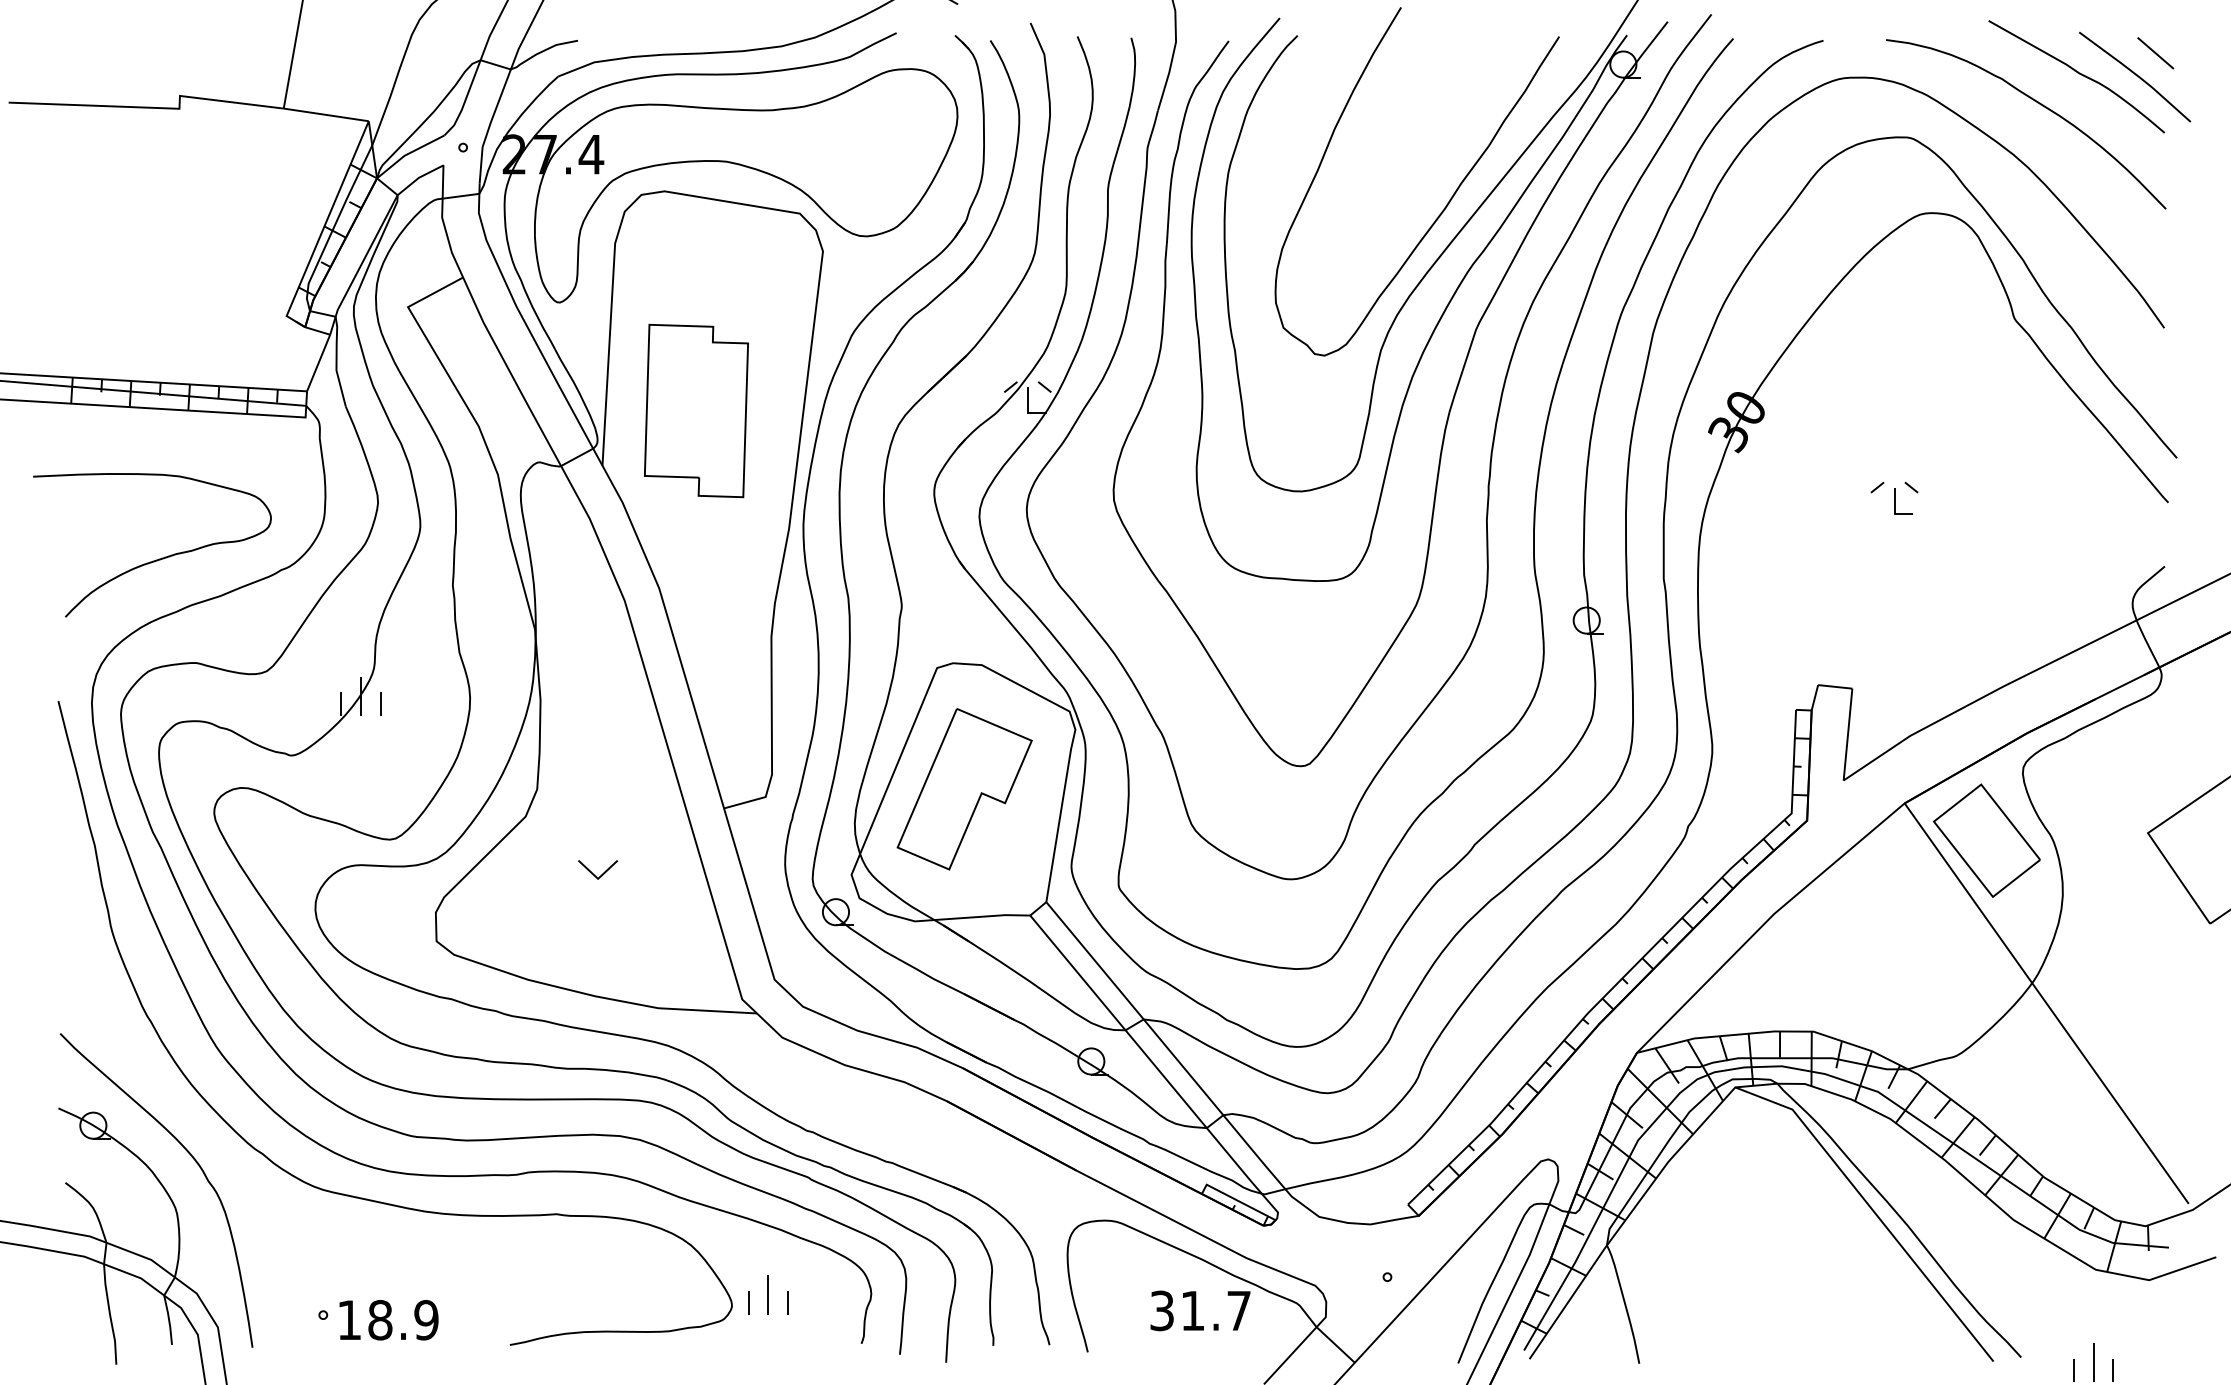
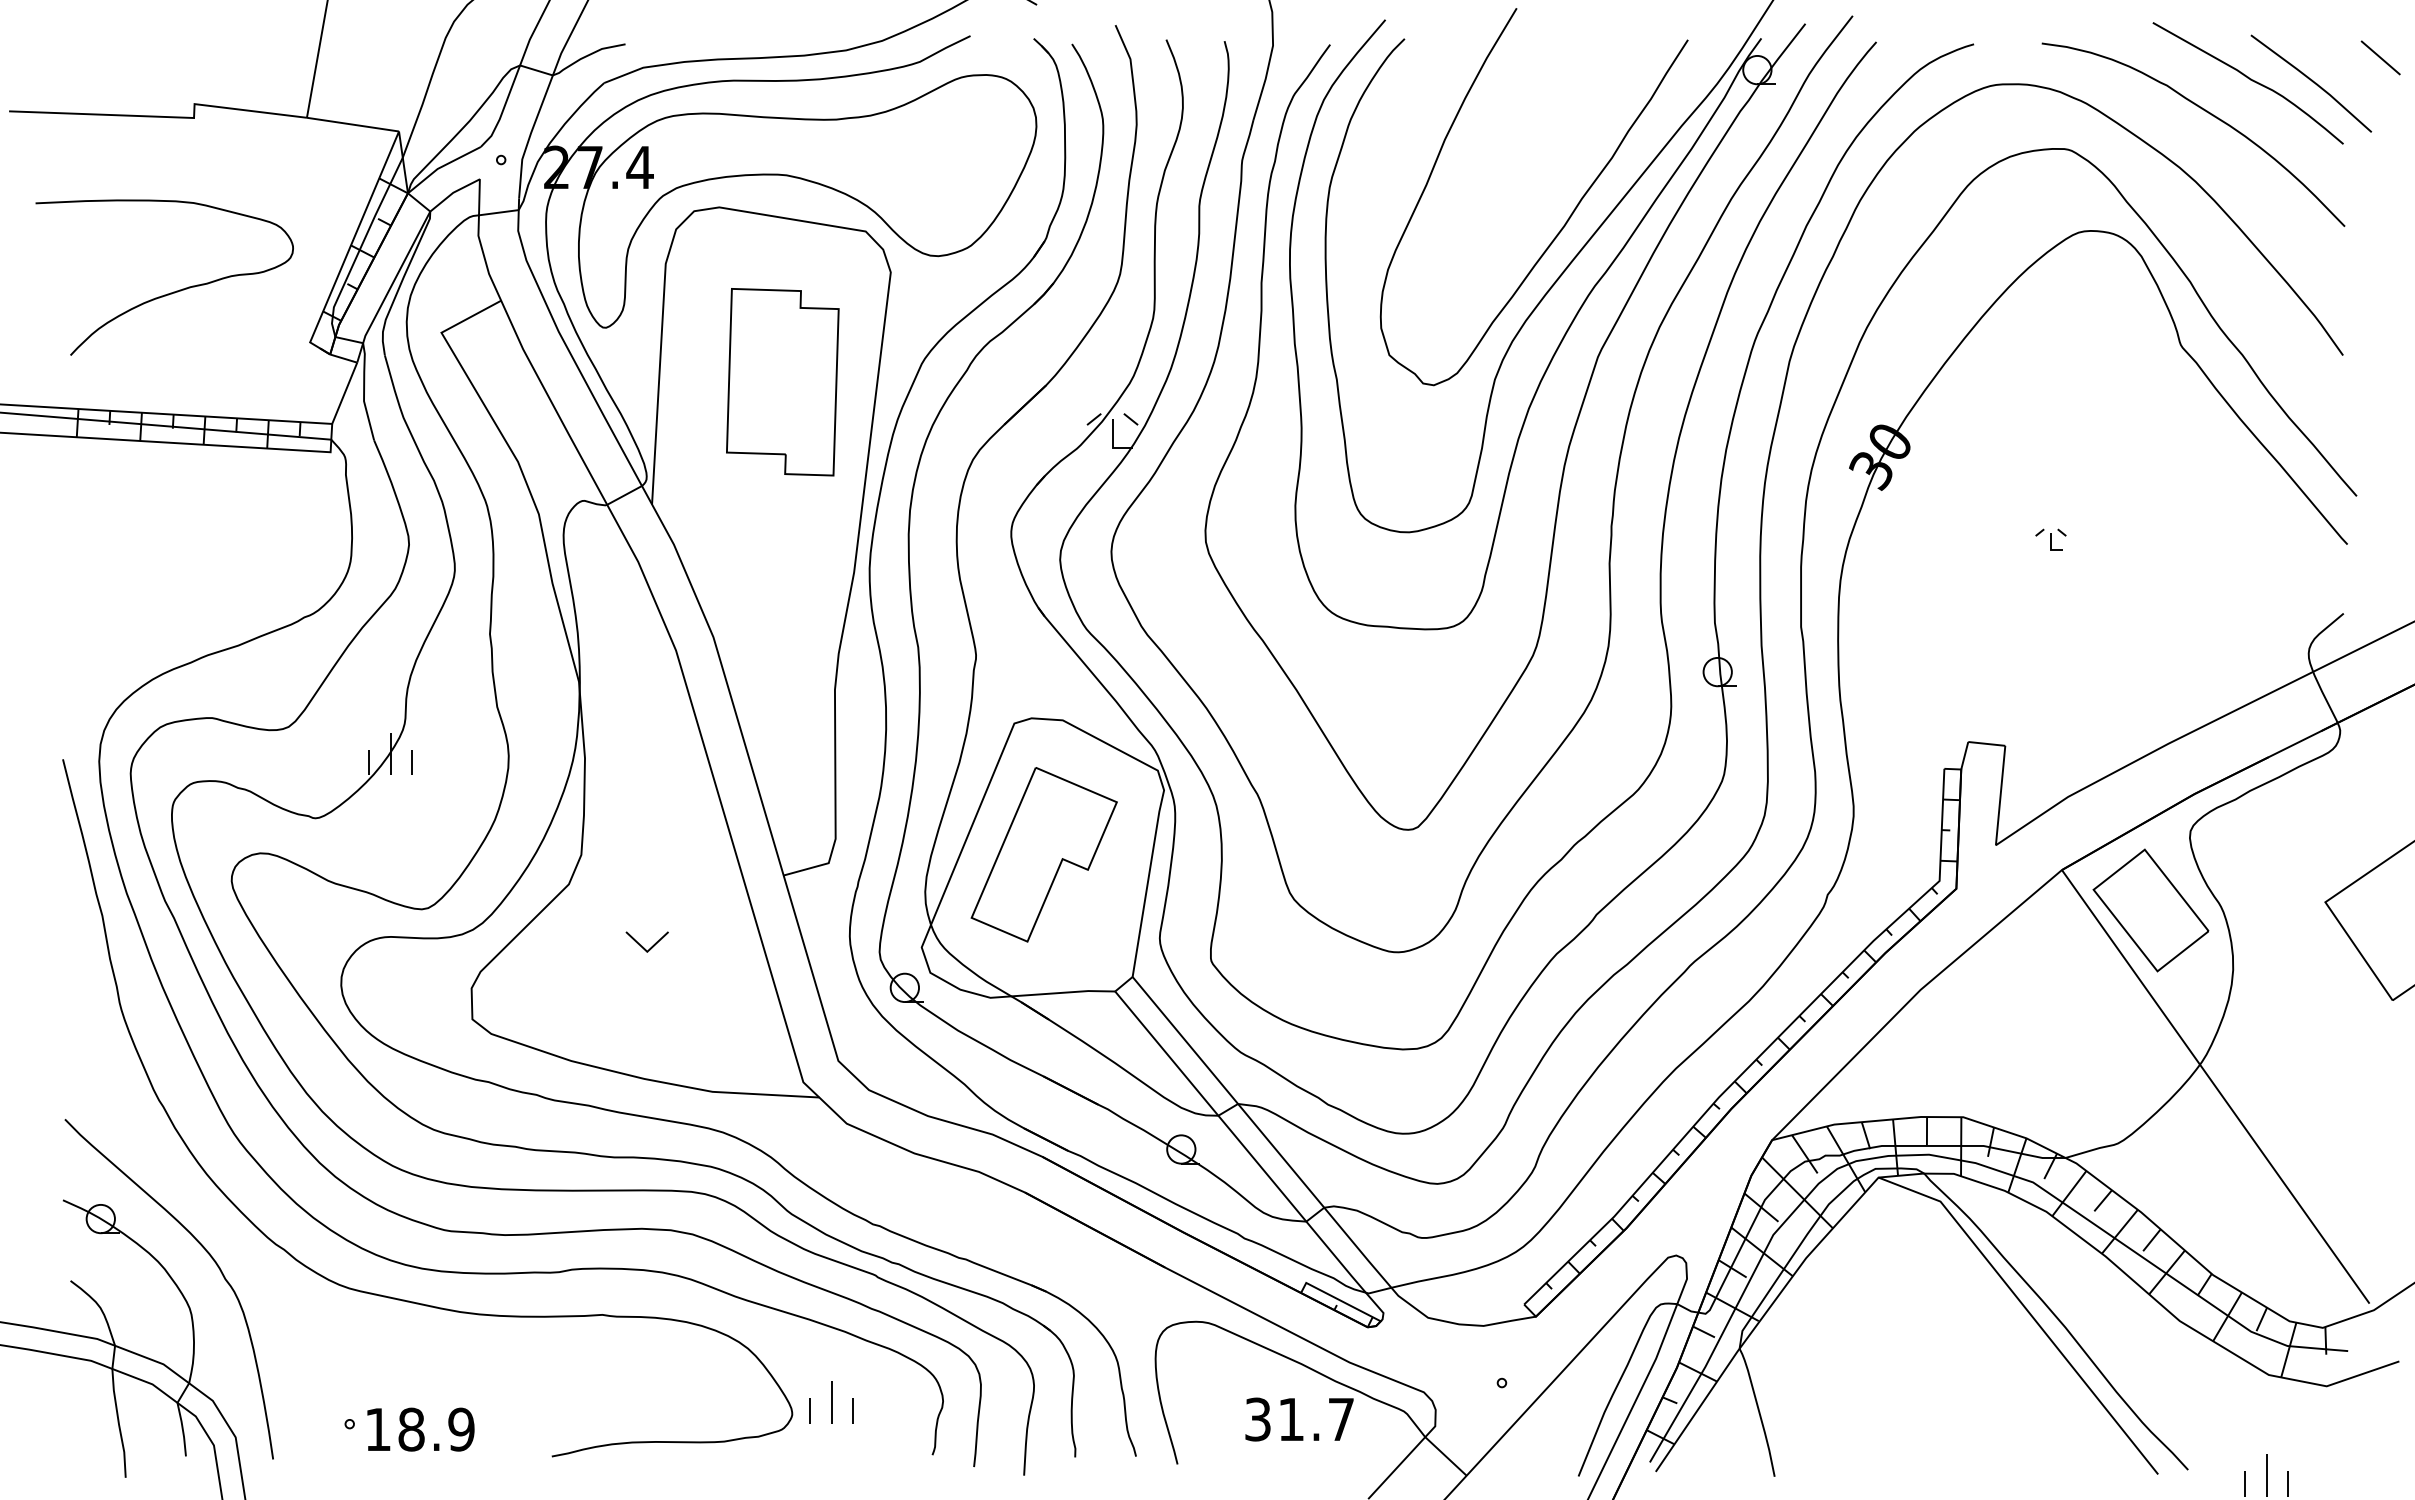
line: (2155, 52) -> (2380, 57), moved
part: (696, 411) -> (782, 382), moved
part: (1894, 498) -> (2050, 539), size x0.6
curve: (157, 559) -> (170, 292), moved

